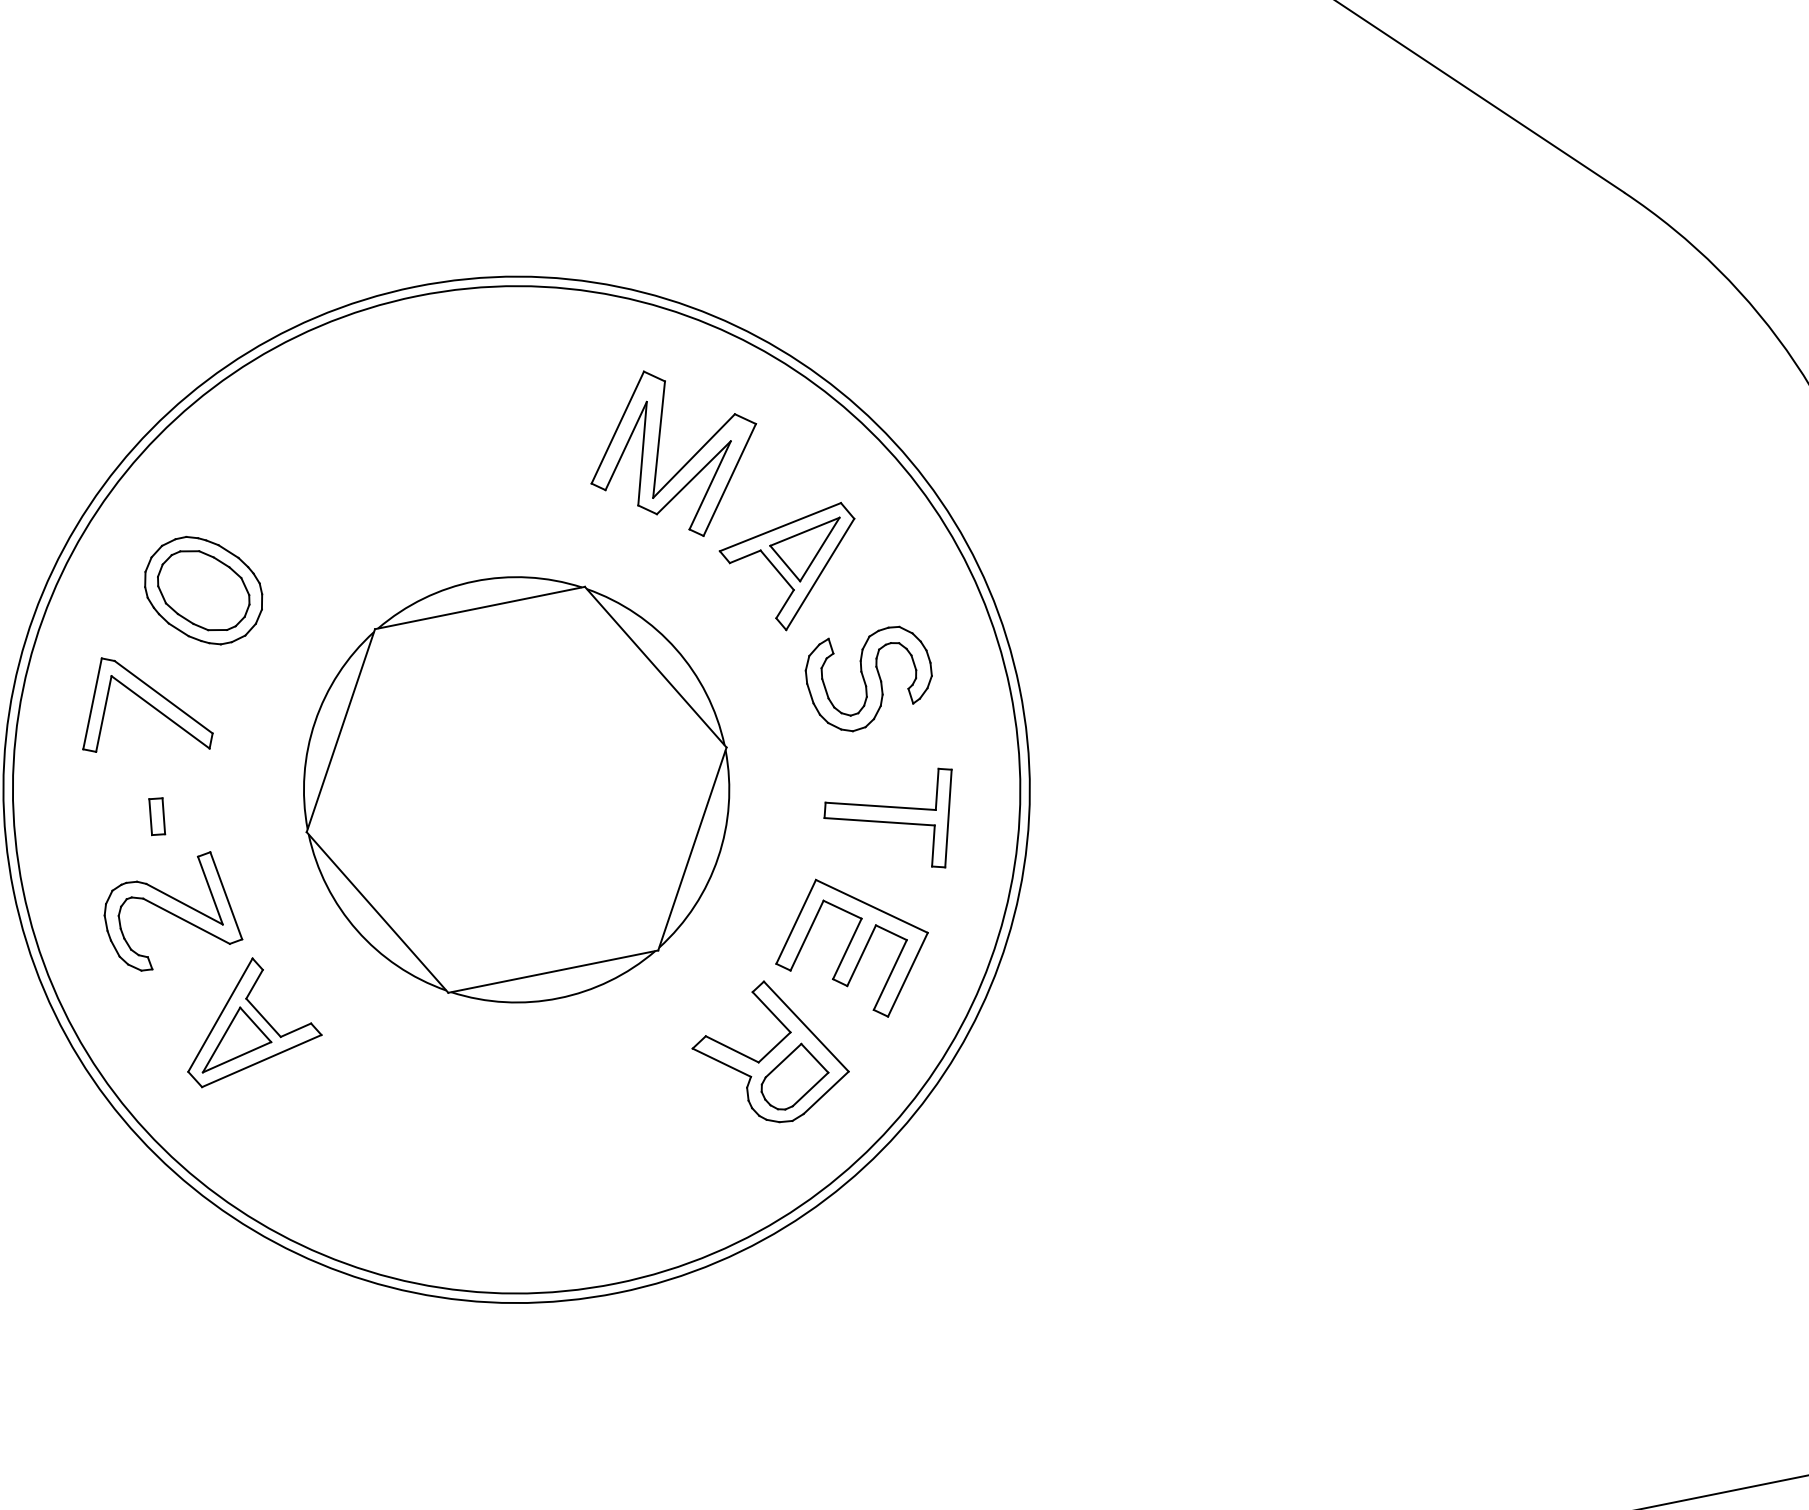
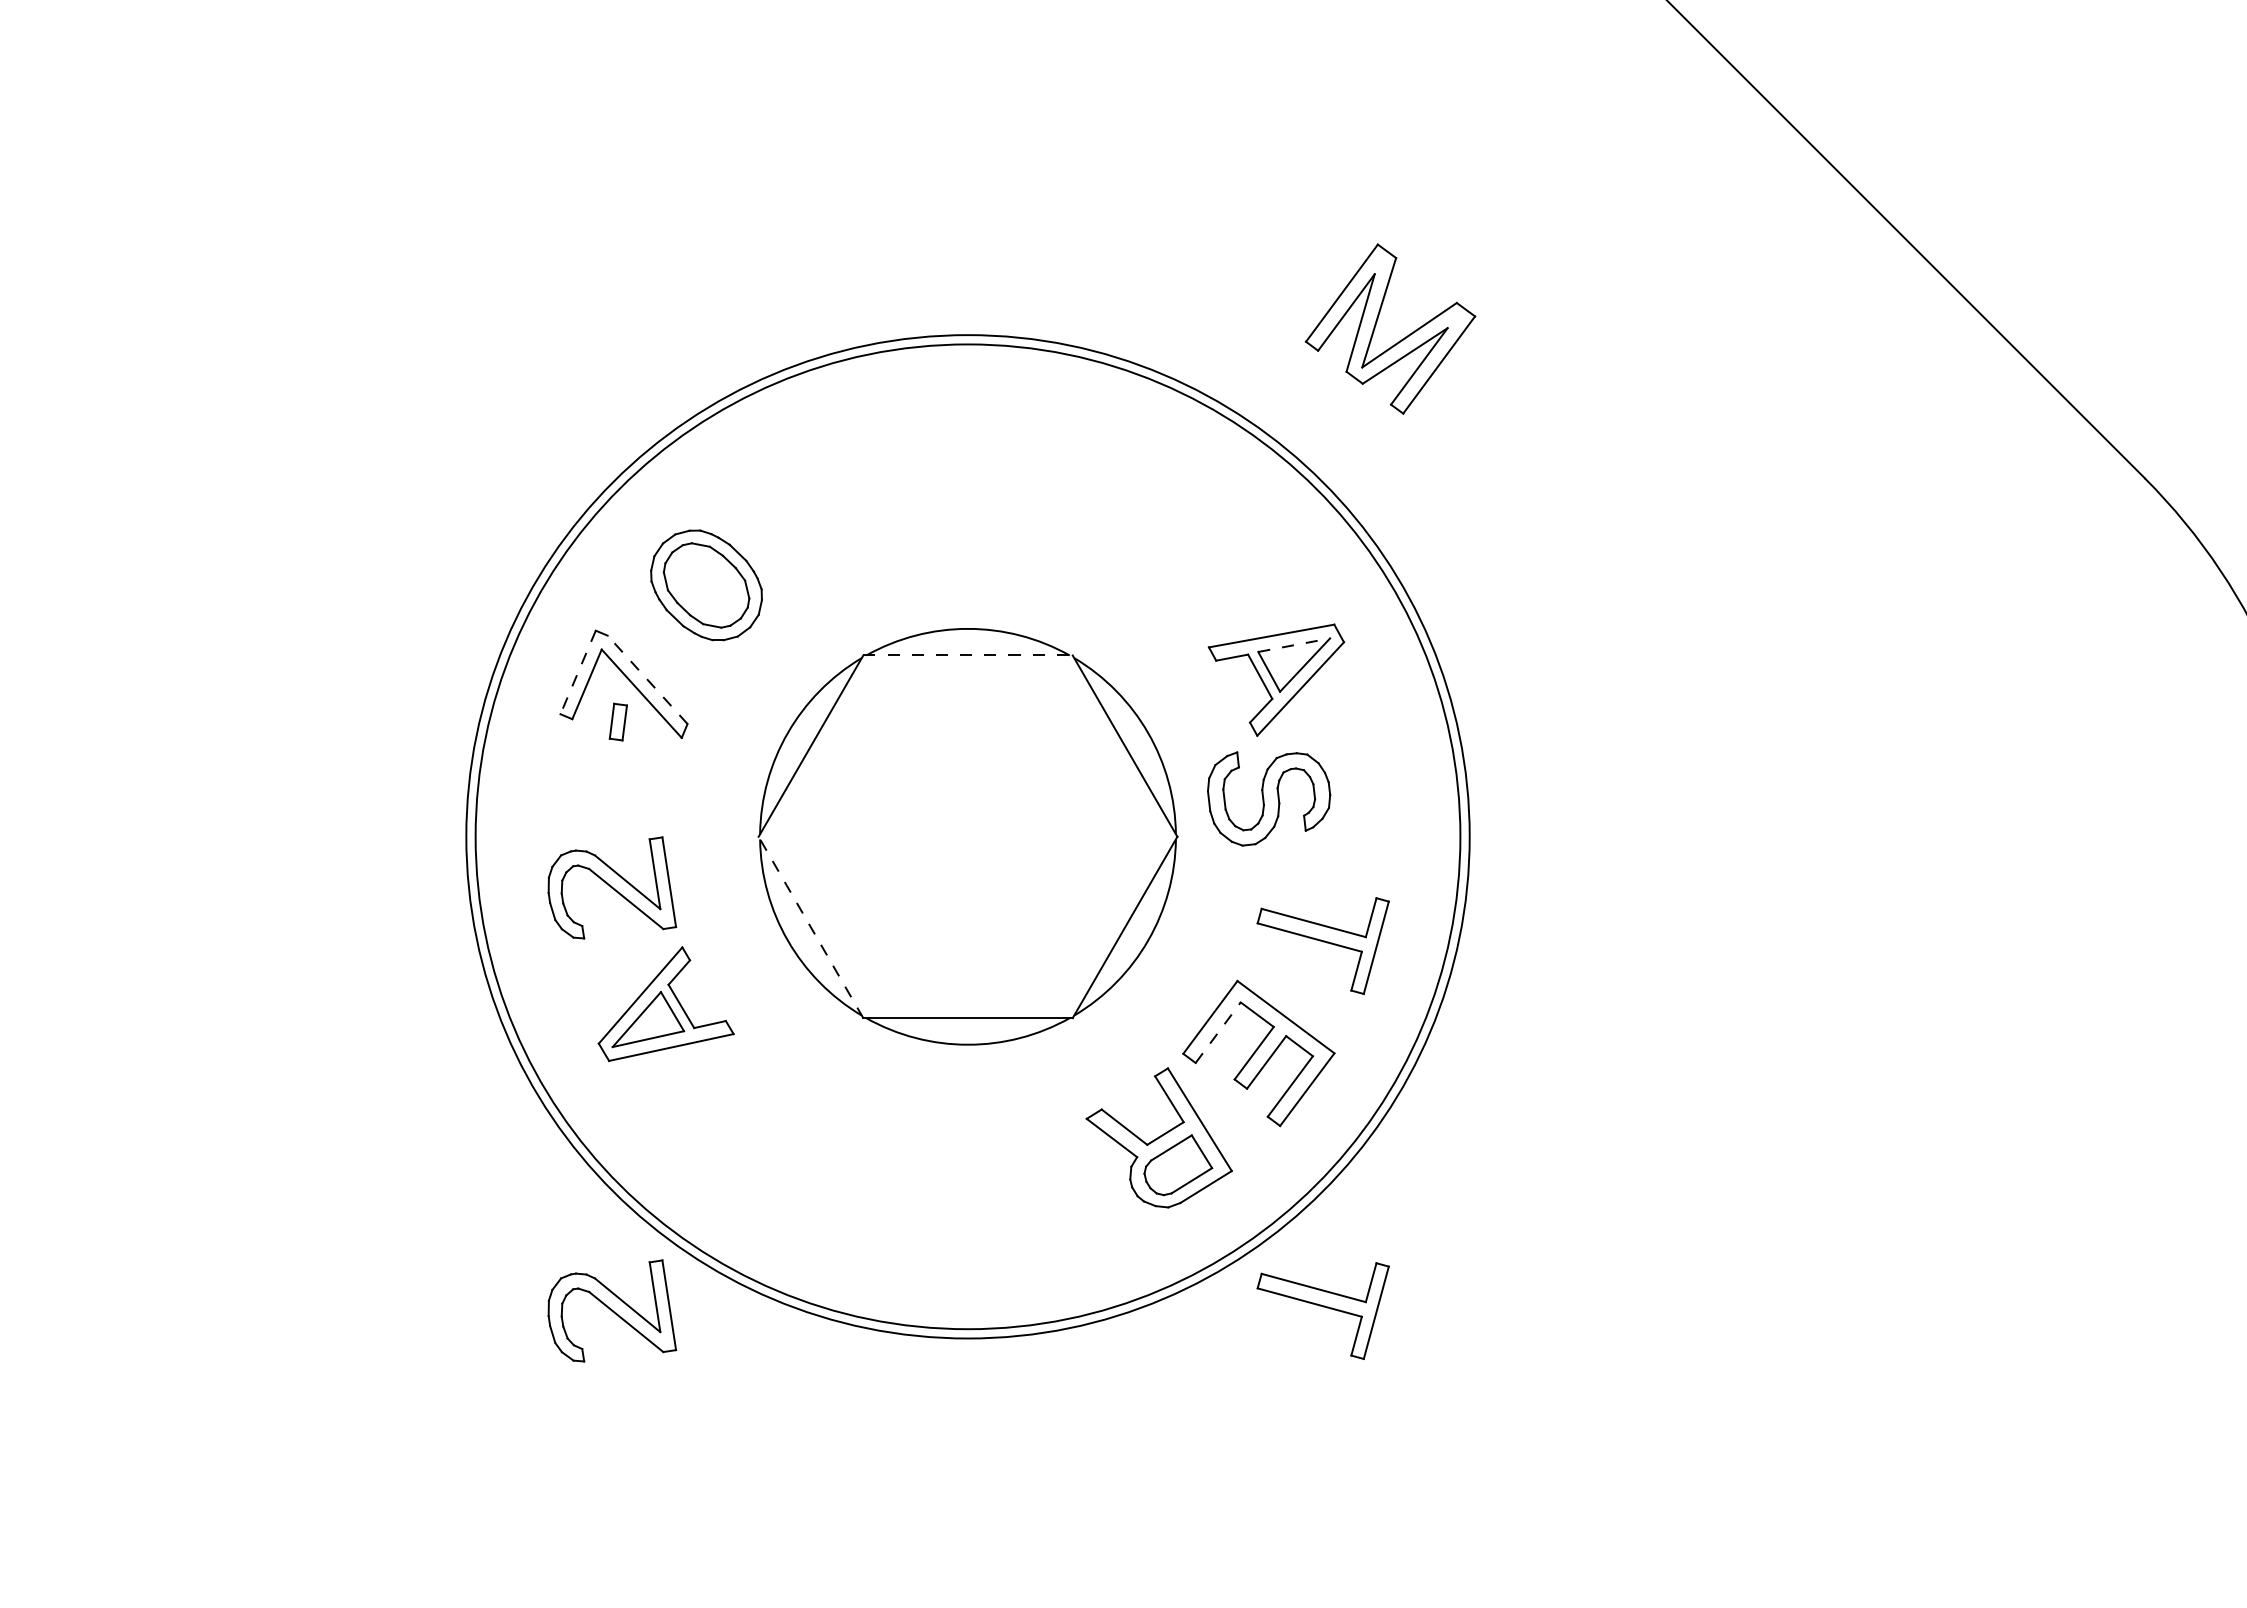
part: (659, 449) -> (1377, 322), moved
line: (805, 532) -> (1294, 645), solid -> dashed
line: (480, 607) -> (968, 655), solid -> dashed
part: (870, 678) -> (1269, 798), moved
line: (163, 696) -> (647, 679), solid -> dashed
line: (91, 704) -> (577, 672), solid -> dashed
part: (156, 816) -> (617, 721), moved
line: (377, 912) -> (810, 927), solid -> dashed
line: (807, 935) -> (1218, 1032), solid -> dashed
part: (967, 1193) -> (1322, 1310), added
part: (255, 1336) -> (612, 1310), added

